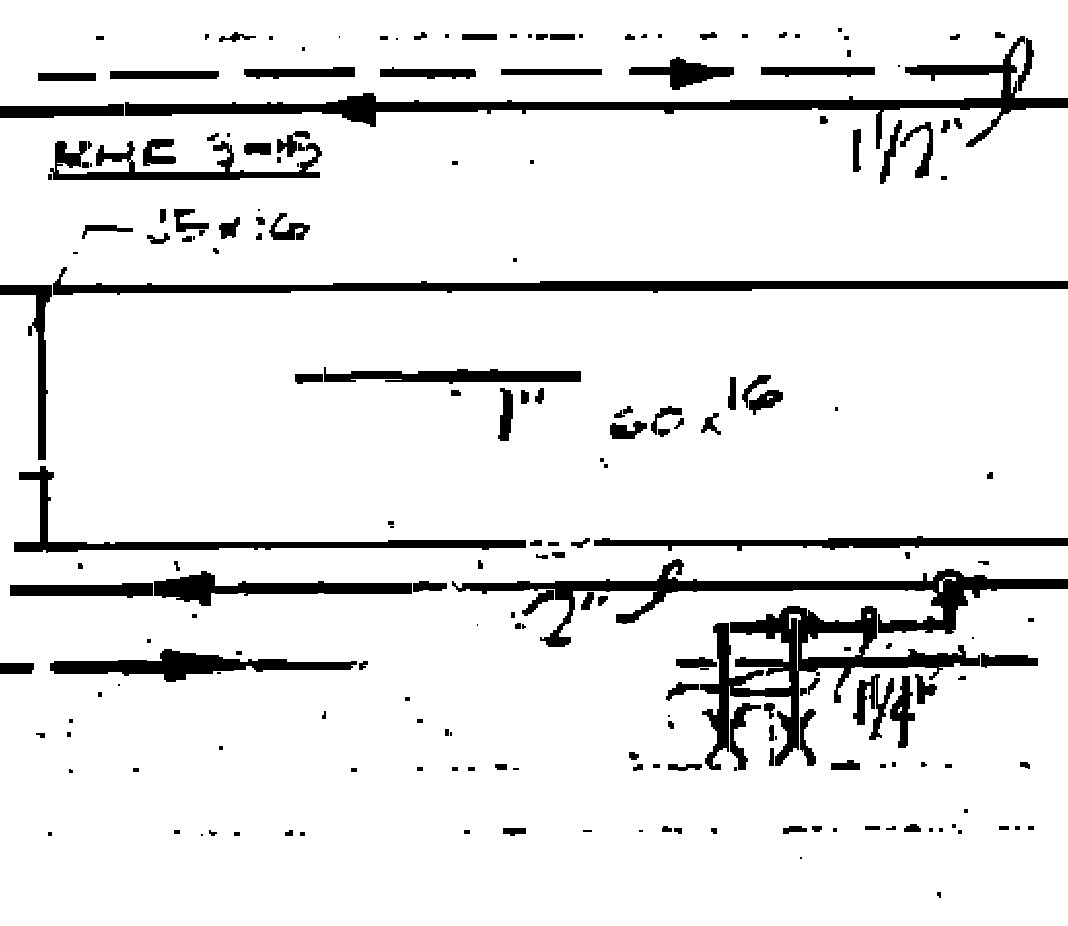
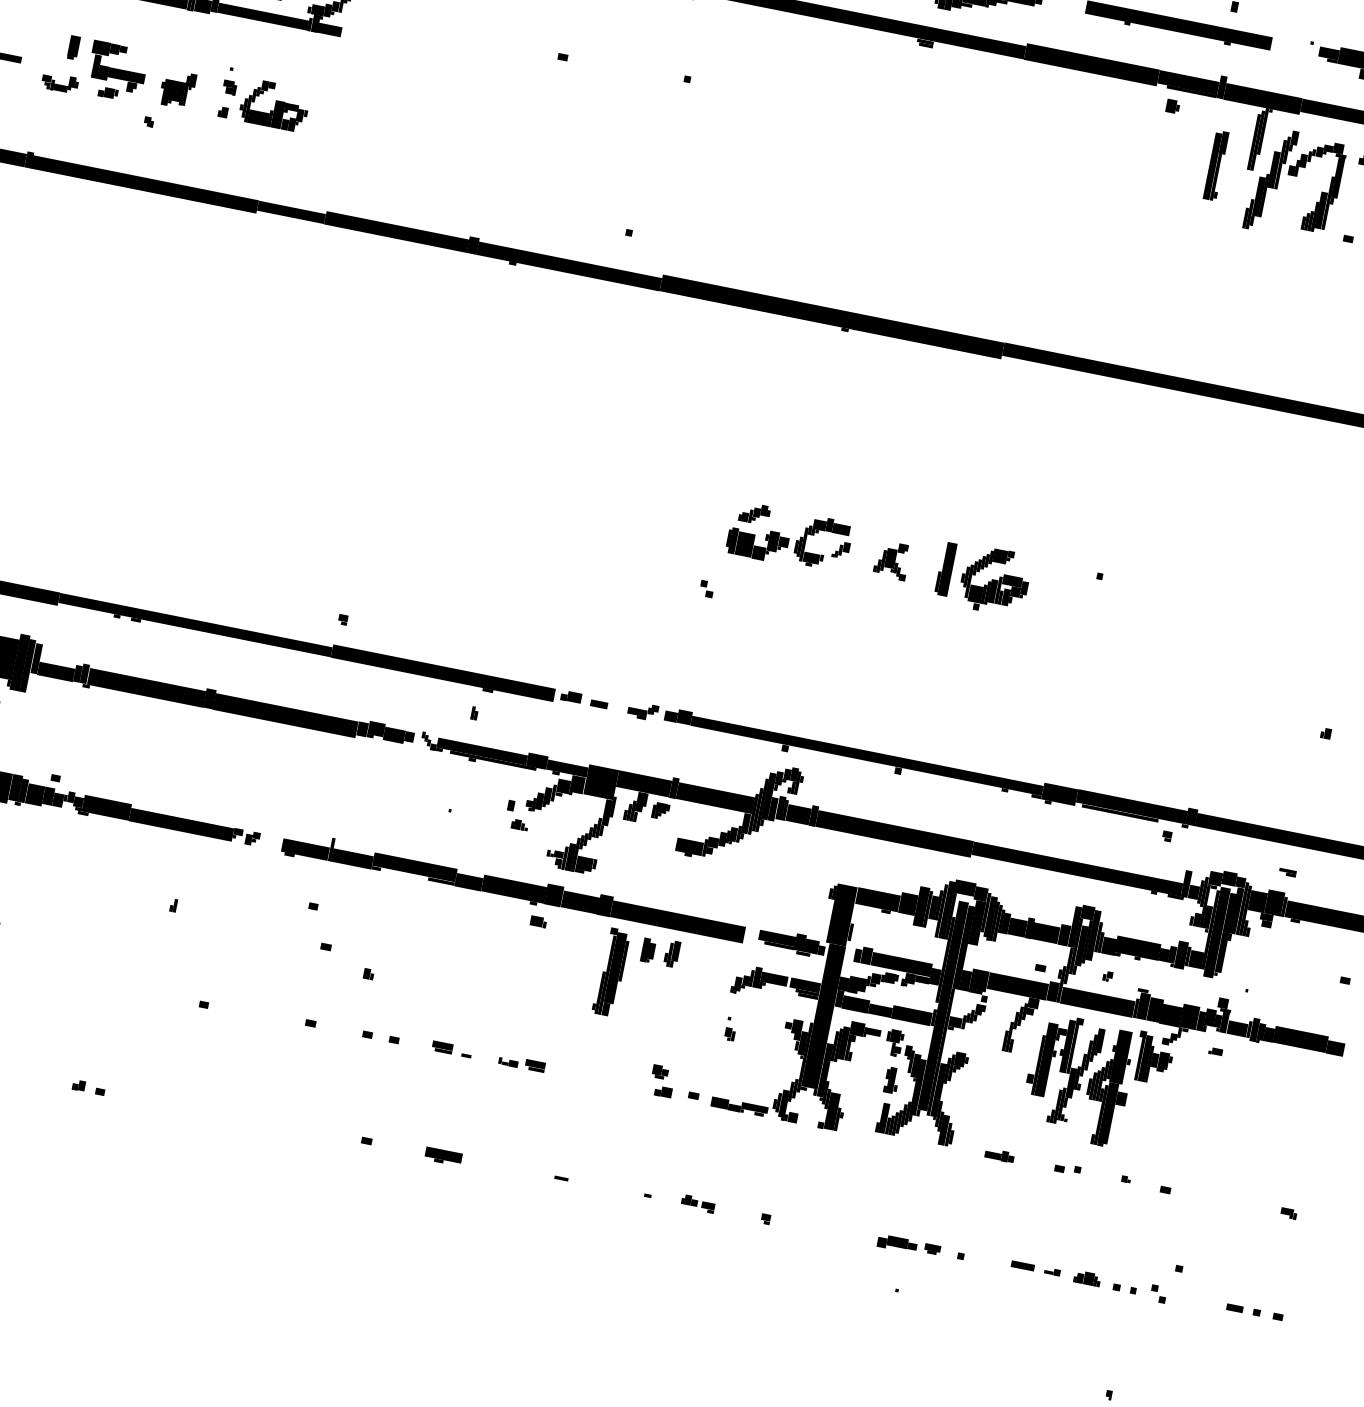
part: (755, 394) -> (983, 578), moved
part: (451, 395) -> (529, 924), moved
part: (550, 555) -> (522, 1063), moved
part: (845, 765) -> (999, 1155), size x0.62

